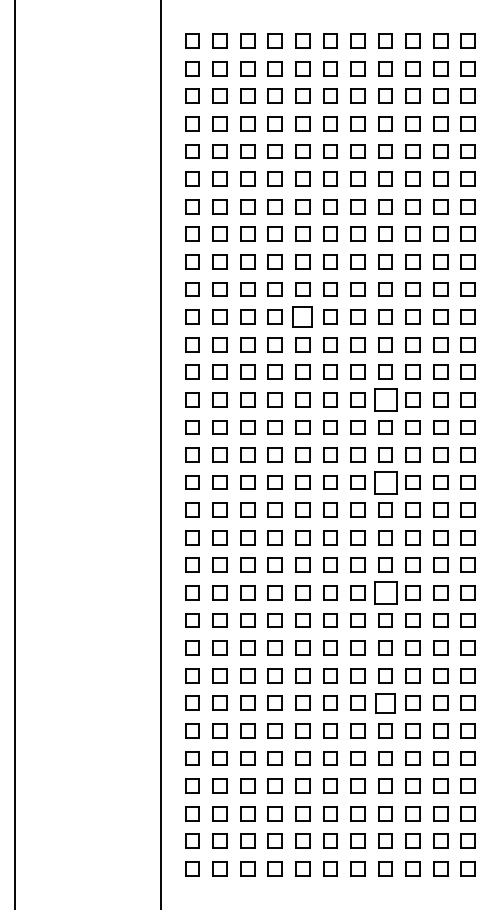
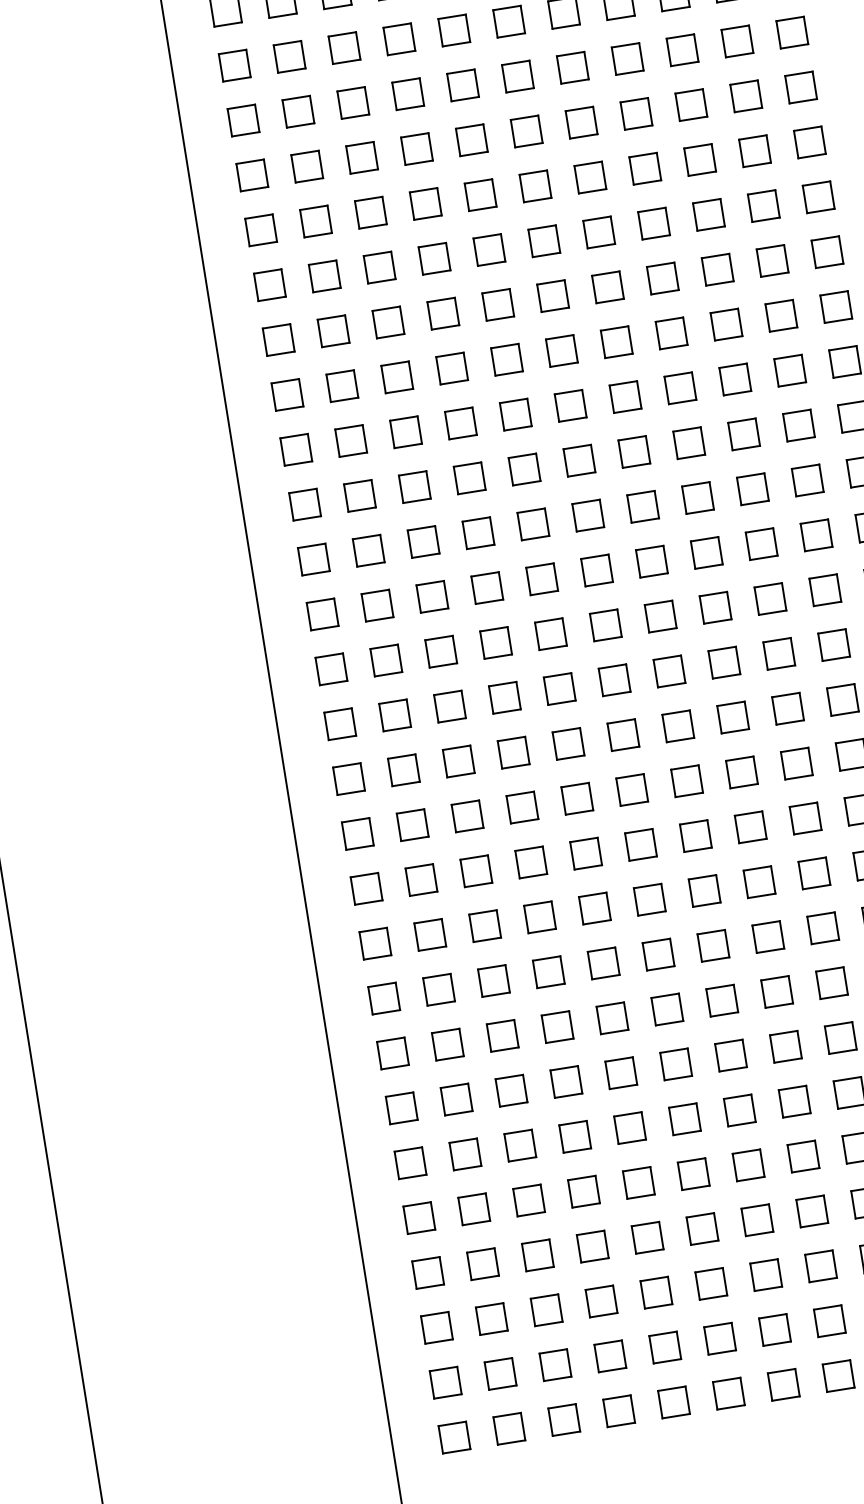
part: (302, 316) -> (497, 303), size x0.71
part: (385, 399) -> (688, 442), size x0.62
part: (385, 482) -> (715, 607), size x0.62
part: (385, 592) -> (750, 826), size x0.62
part: (385, 702) -> (785, 1045), size x0.71

